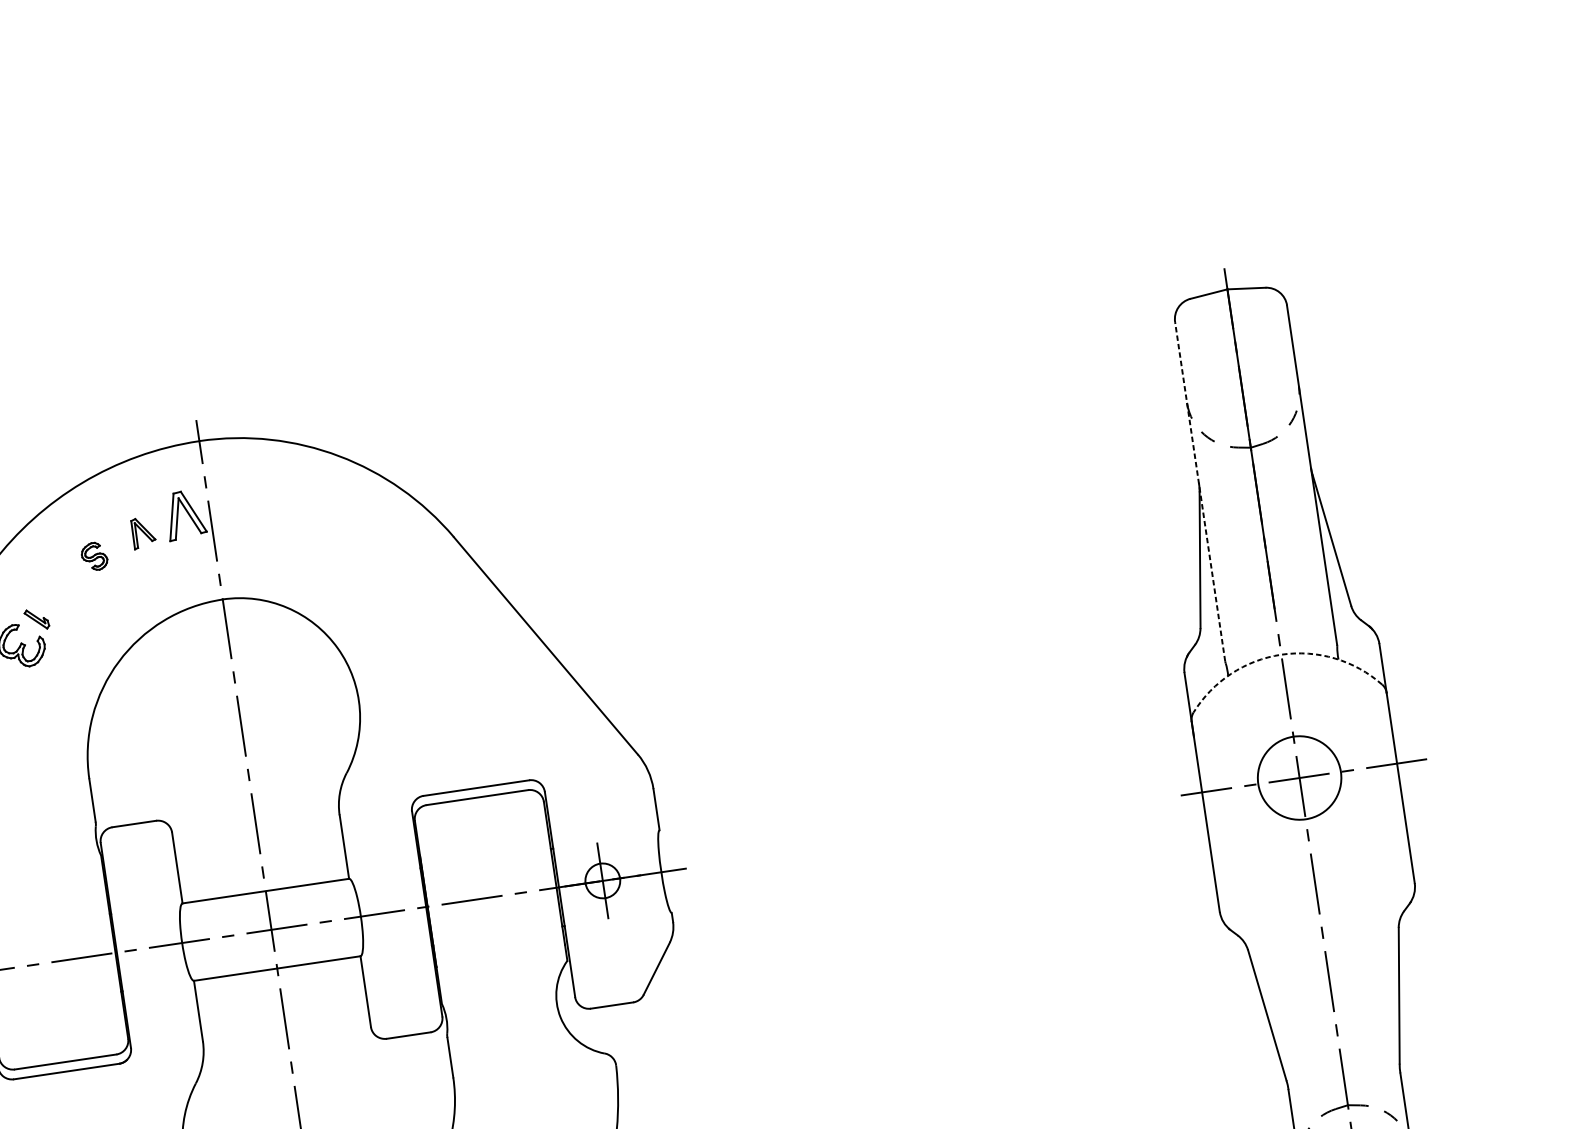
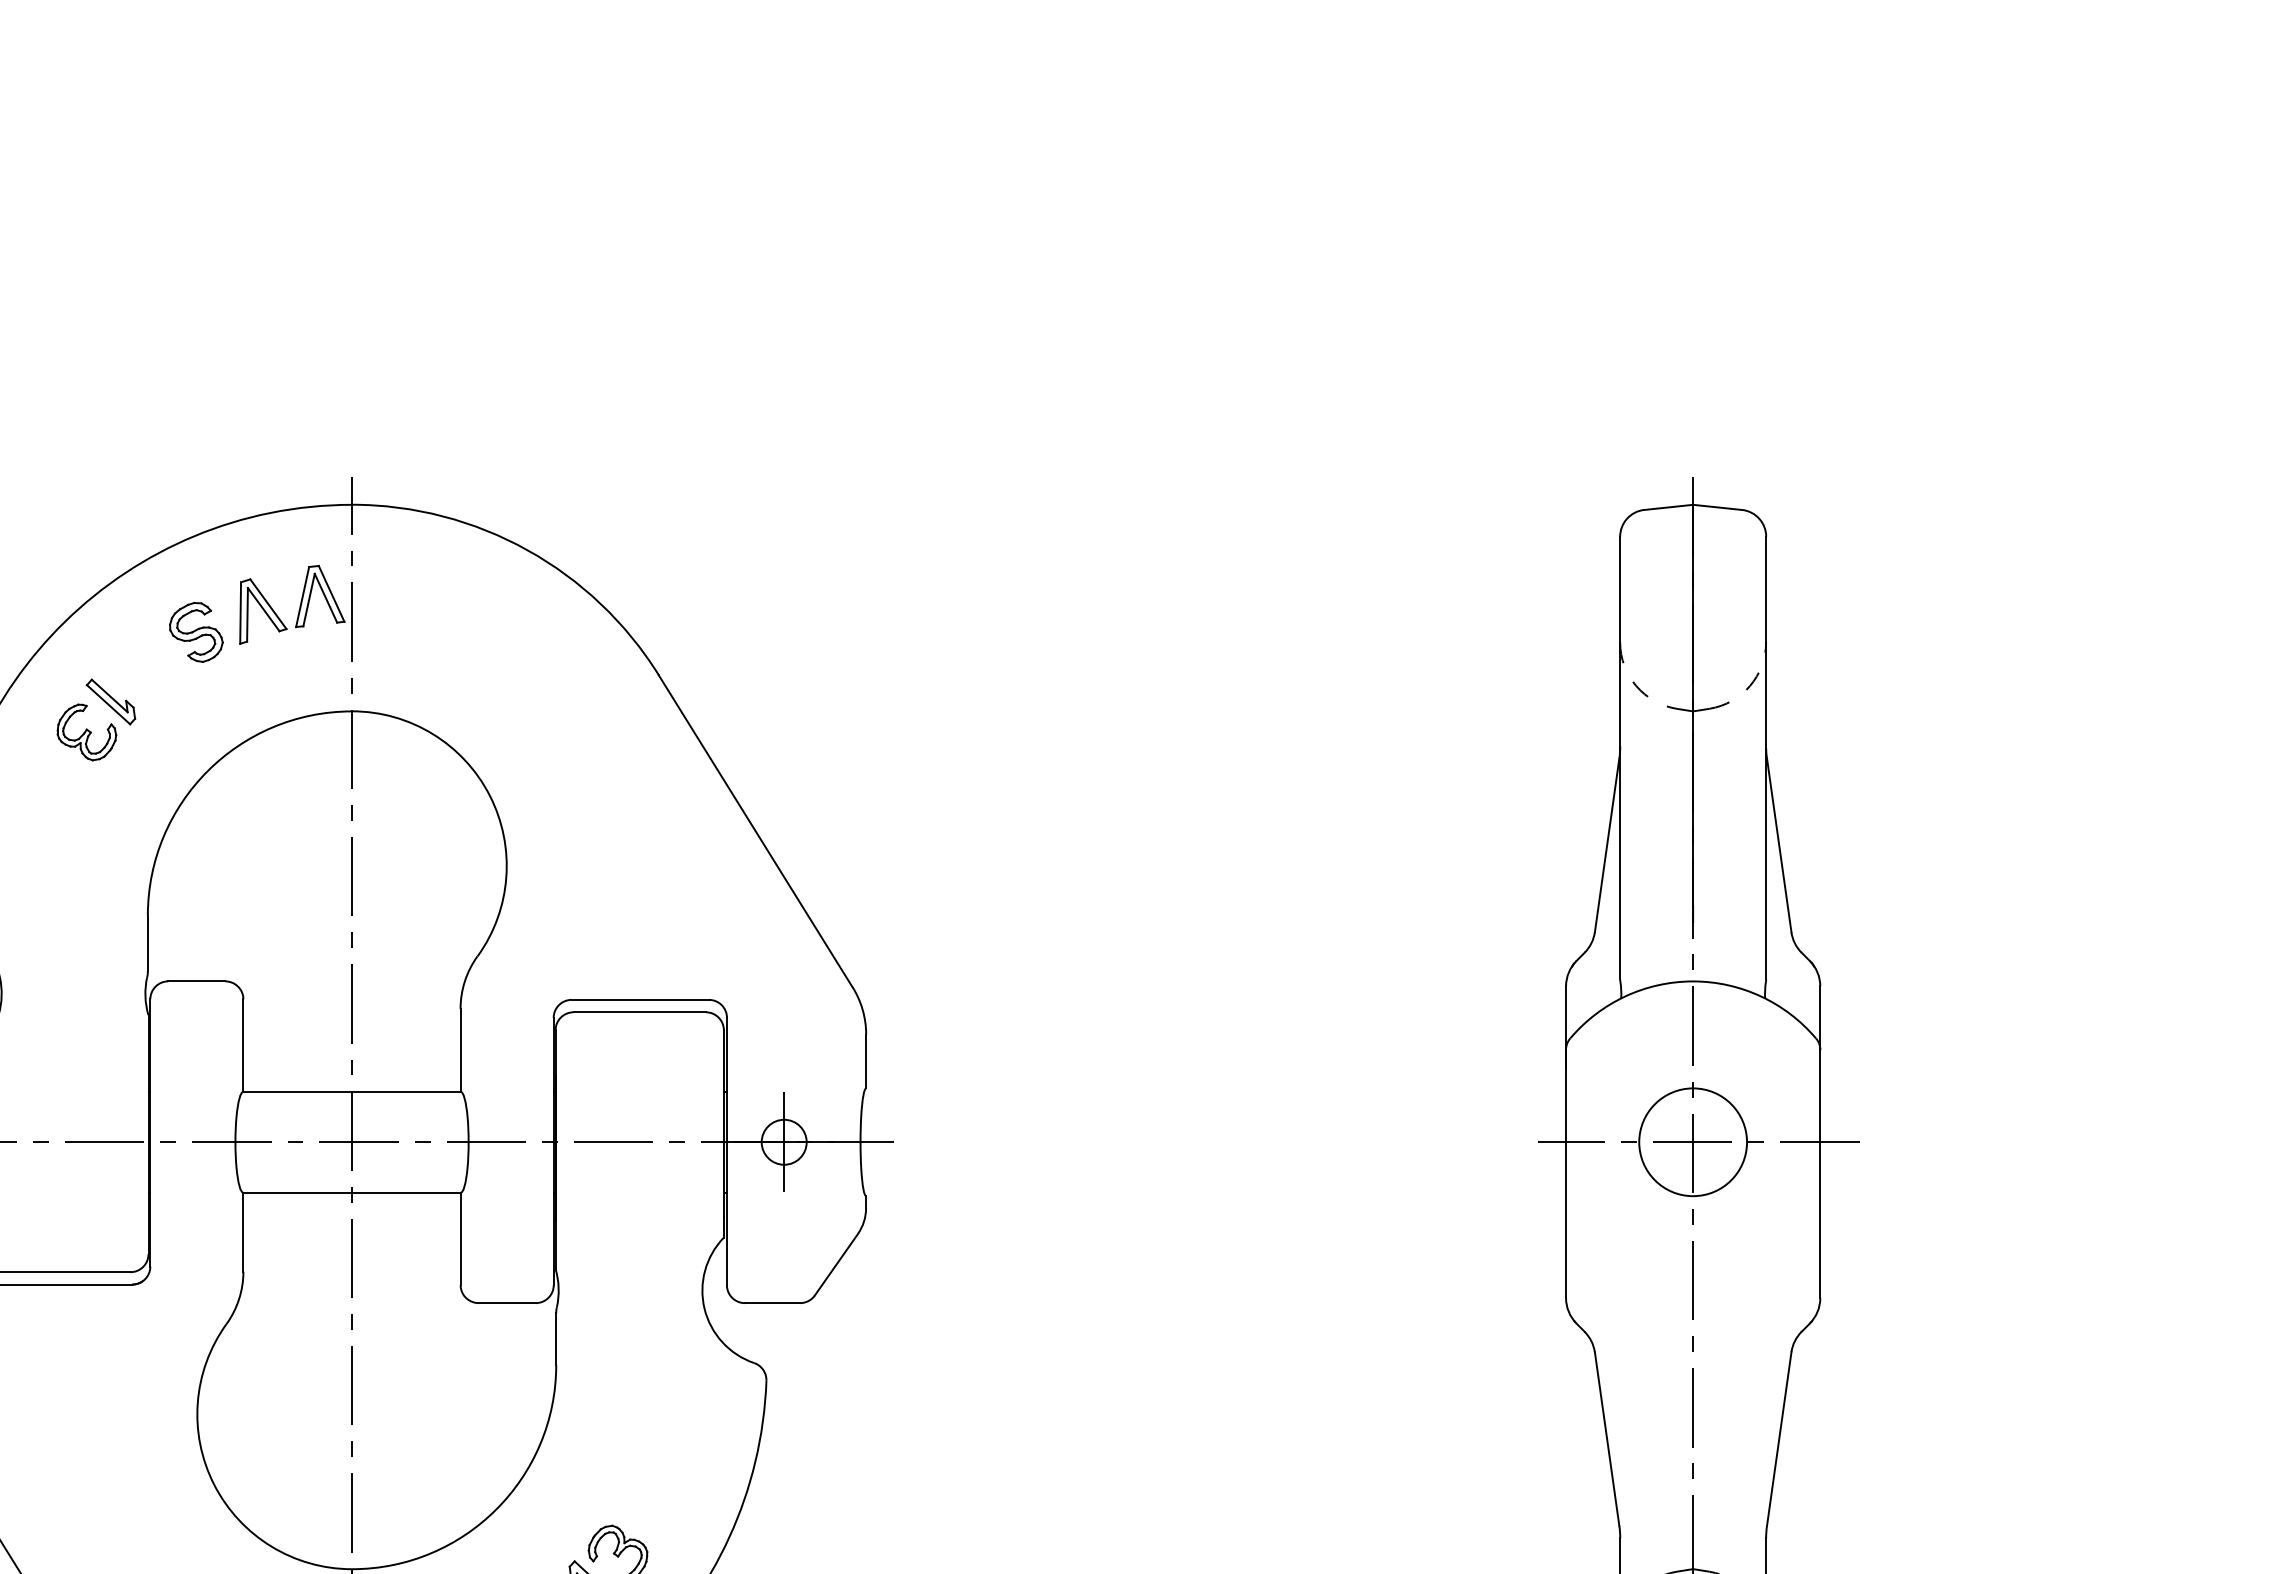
line: (1200, 491) -> (1620, 757), dashed -> solid
part: (143, 532) -> (263, 611), size x1.67
part: (94, 556) -> (196, 632), size x1.67
part: (36, 619) -> (110, 701), size x1.67
arc: (1281, 654) -> (1693, 981), dashed -> solid

